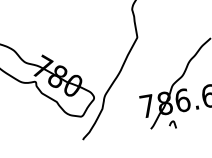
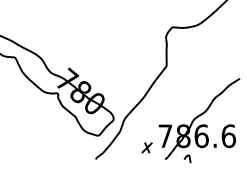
part: (130, 120) -> (146, 147), added

